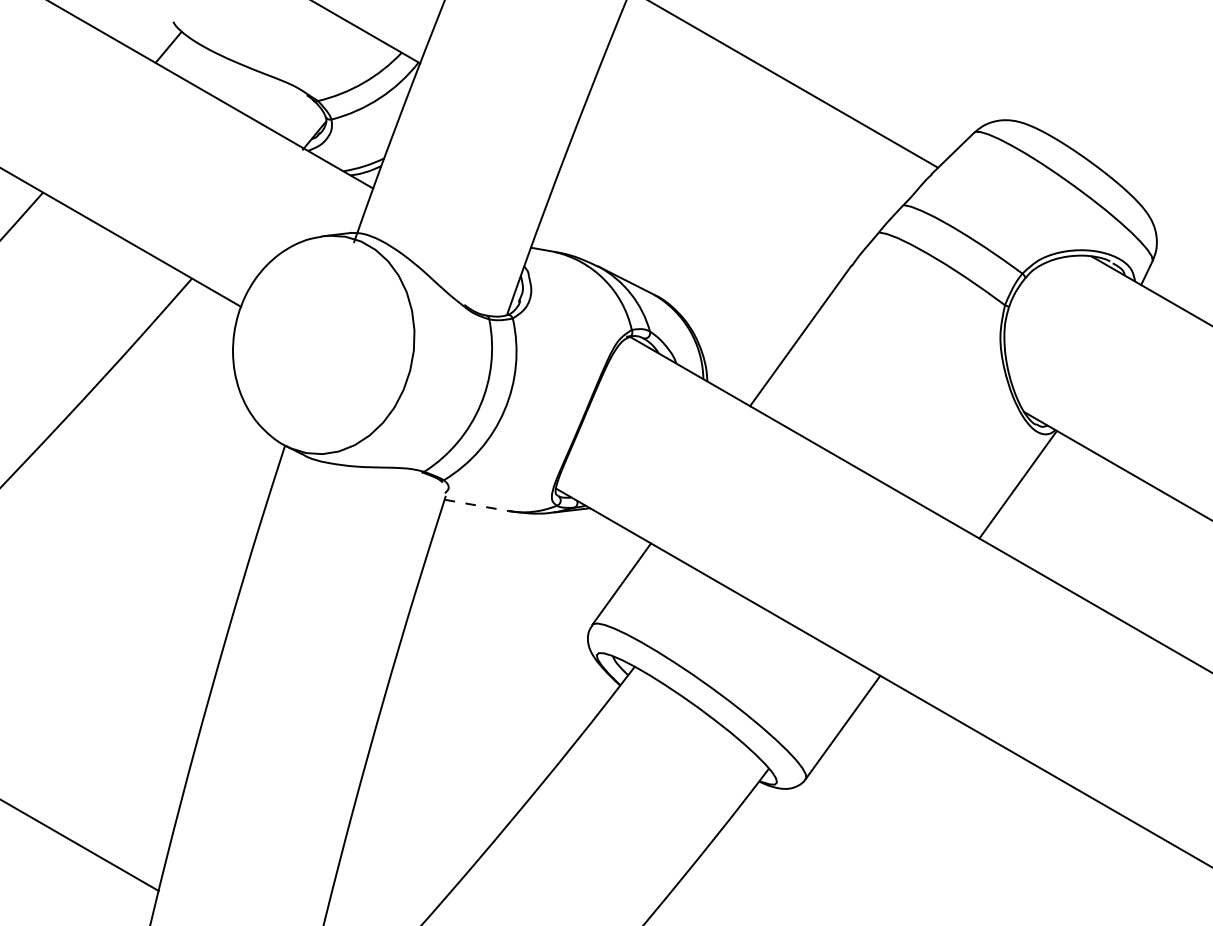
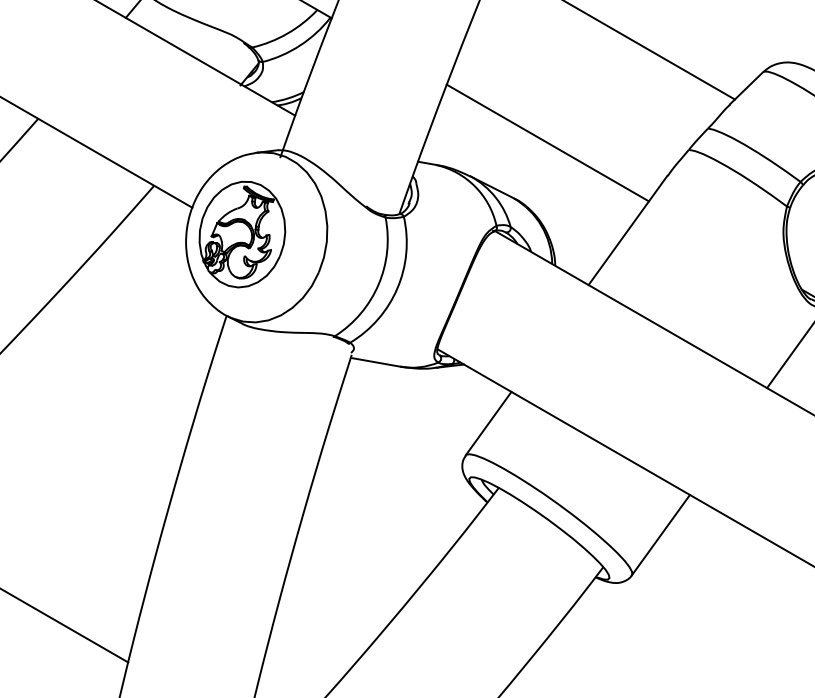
line: (697, 223) -> (547, 142), added
part: (305, 341) -> (242, 234), added
line: (476, 505) -> (375, 362), dashed -> solid

